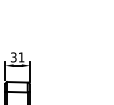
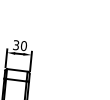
text: (21, 57) -> (23, 46), 31 -> 30

